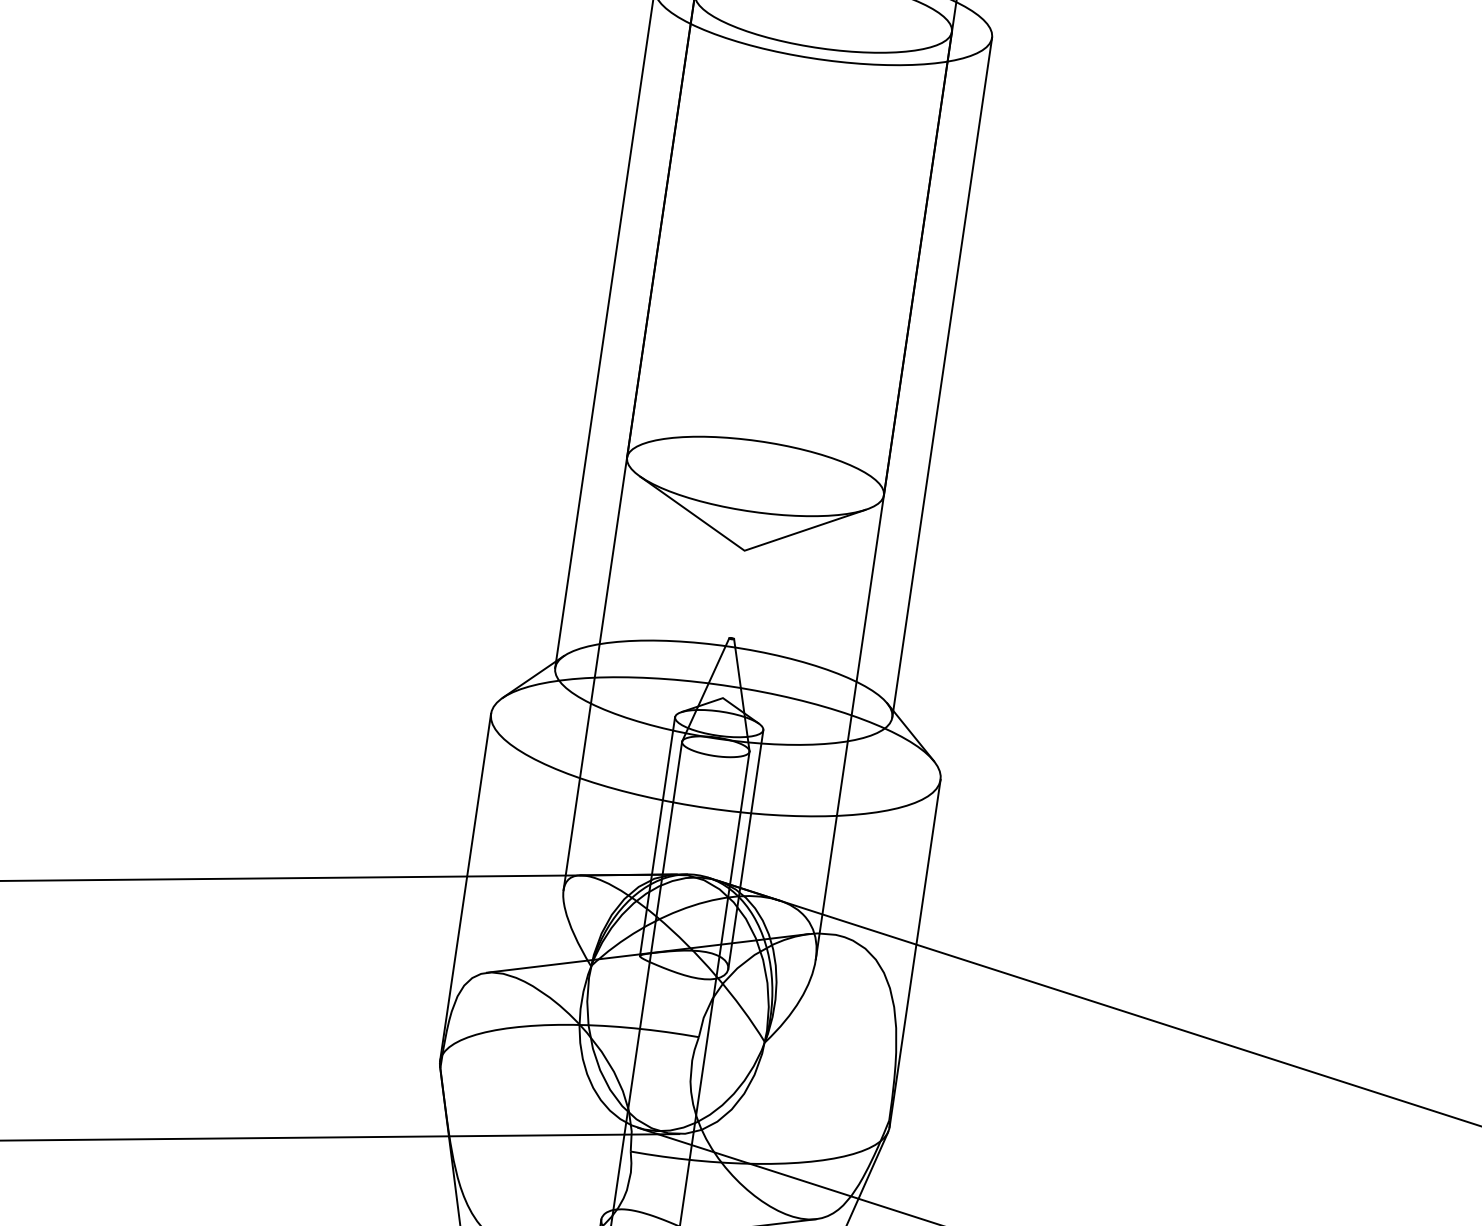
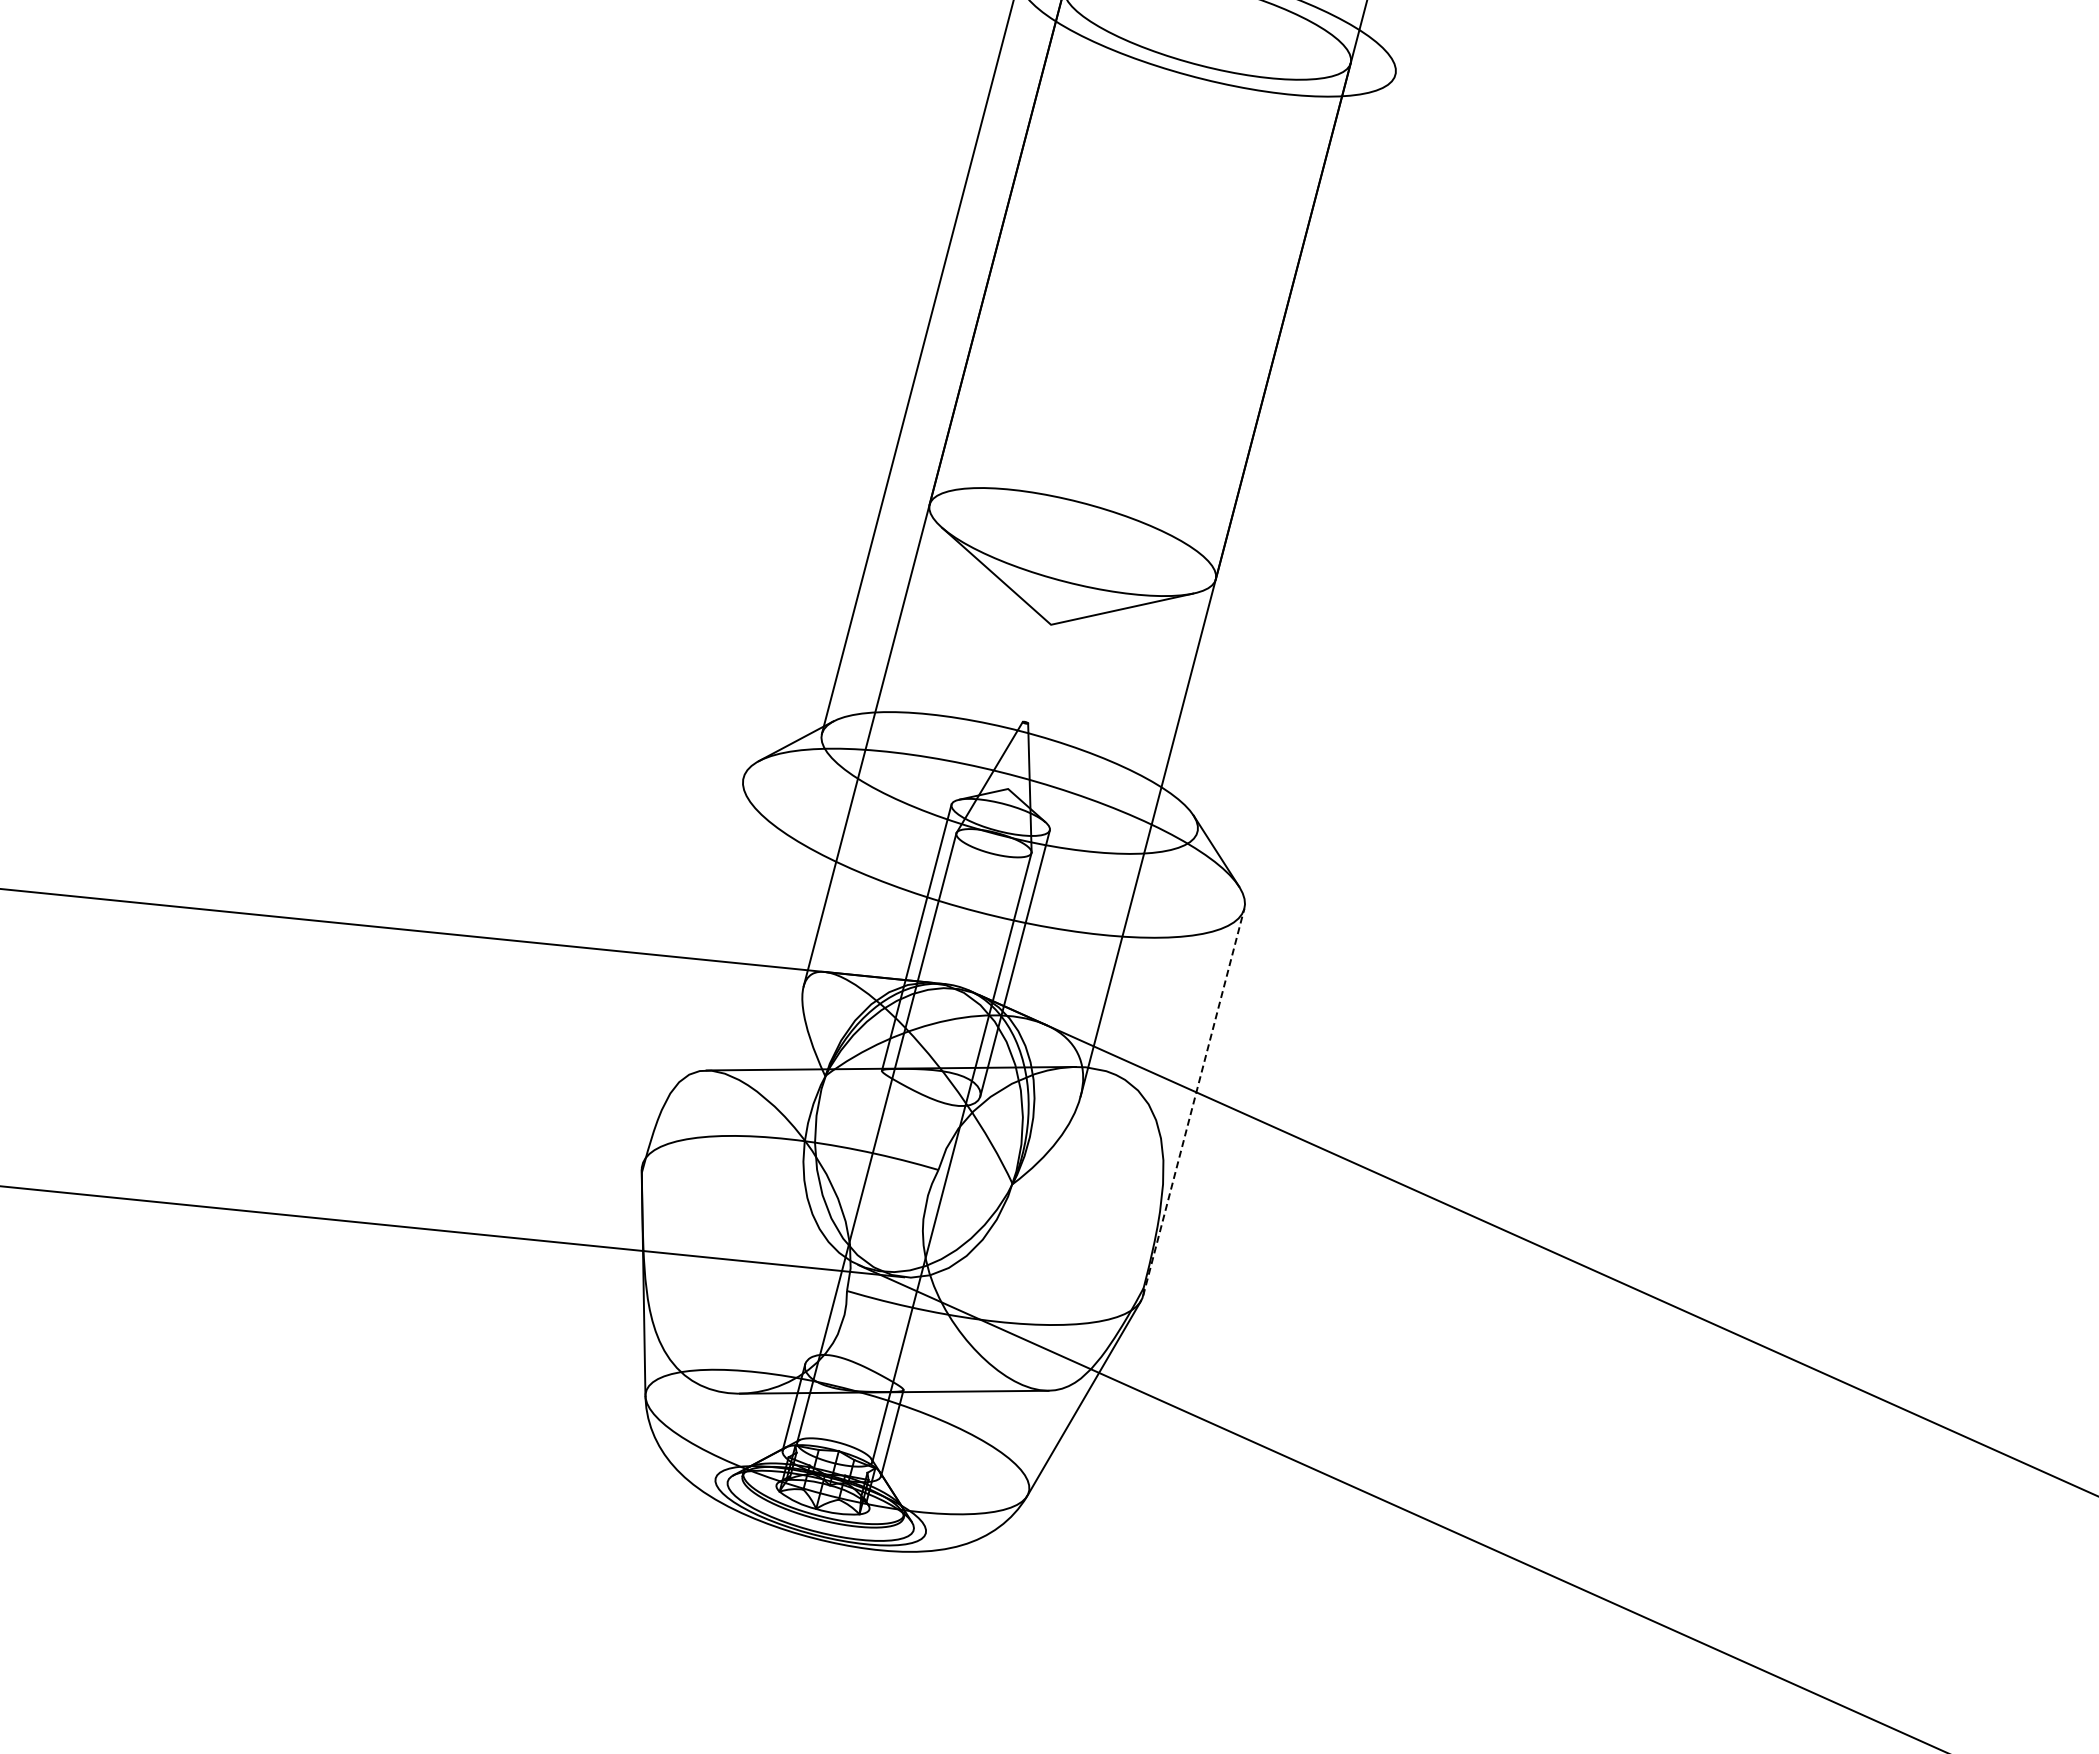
line: (942, 377) -> (1296, 453), removed
line: (465, 887) -> (692, 971), removed
line: (914, 952) -> (1193, 1101), solid -> dashed

